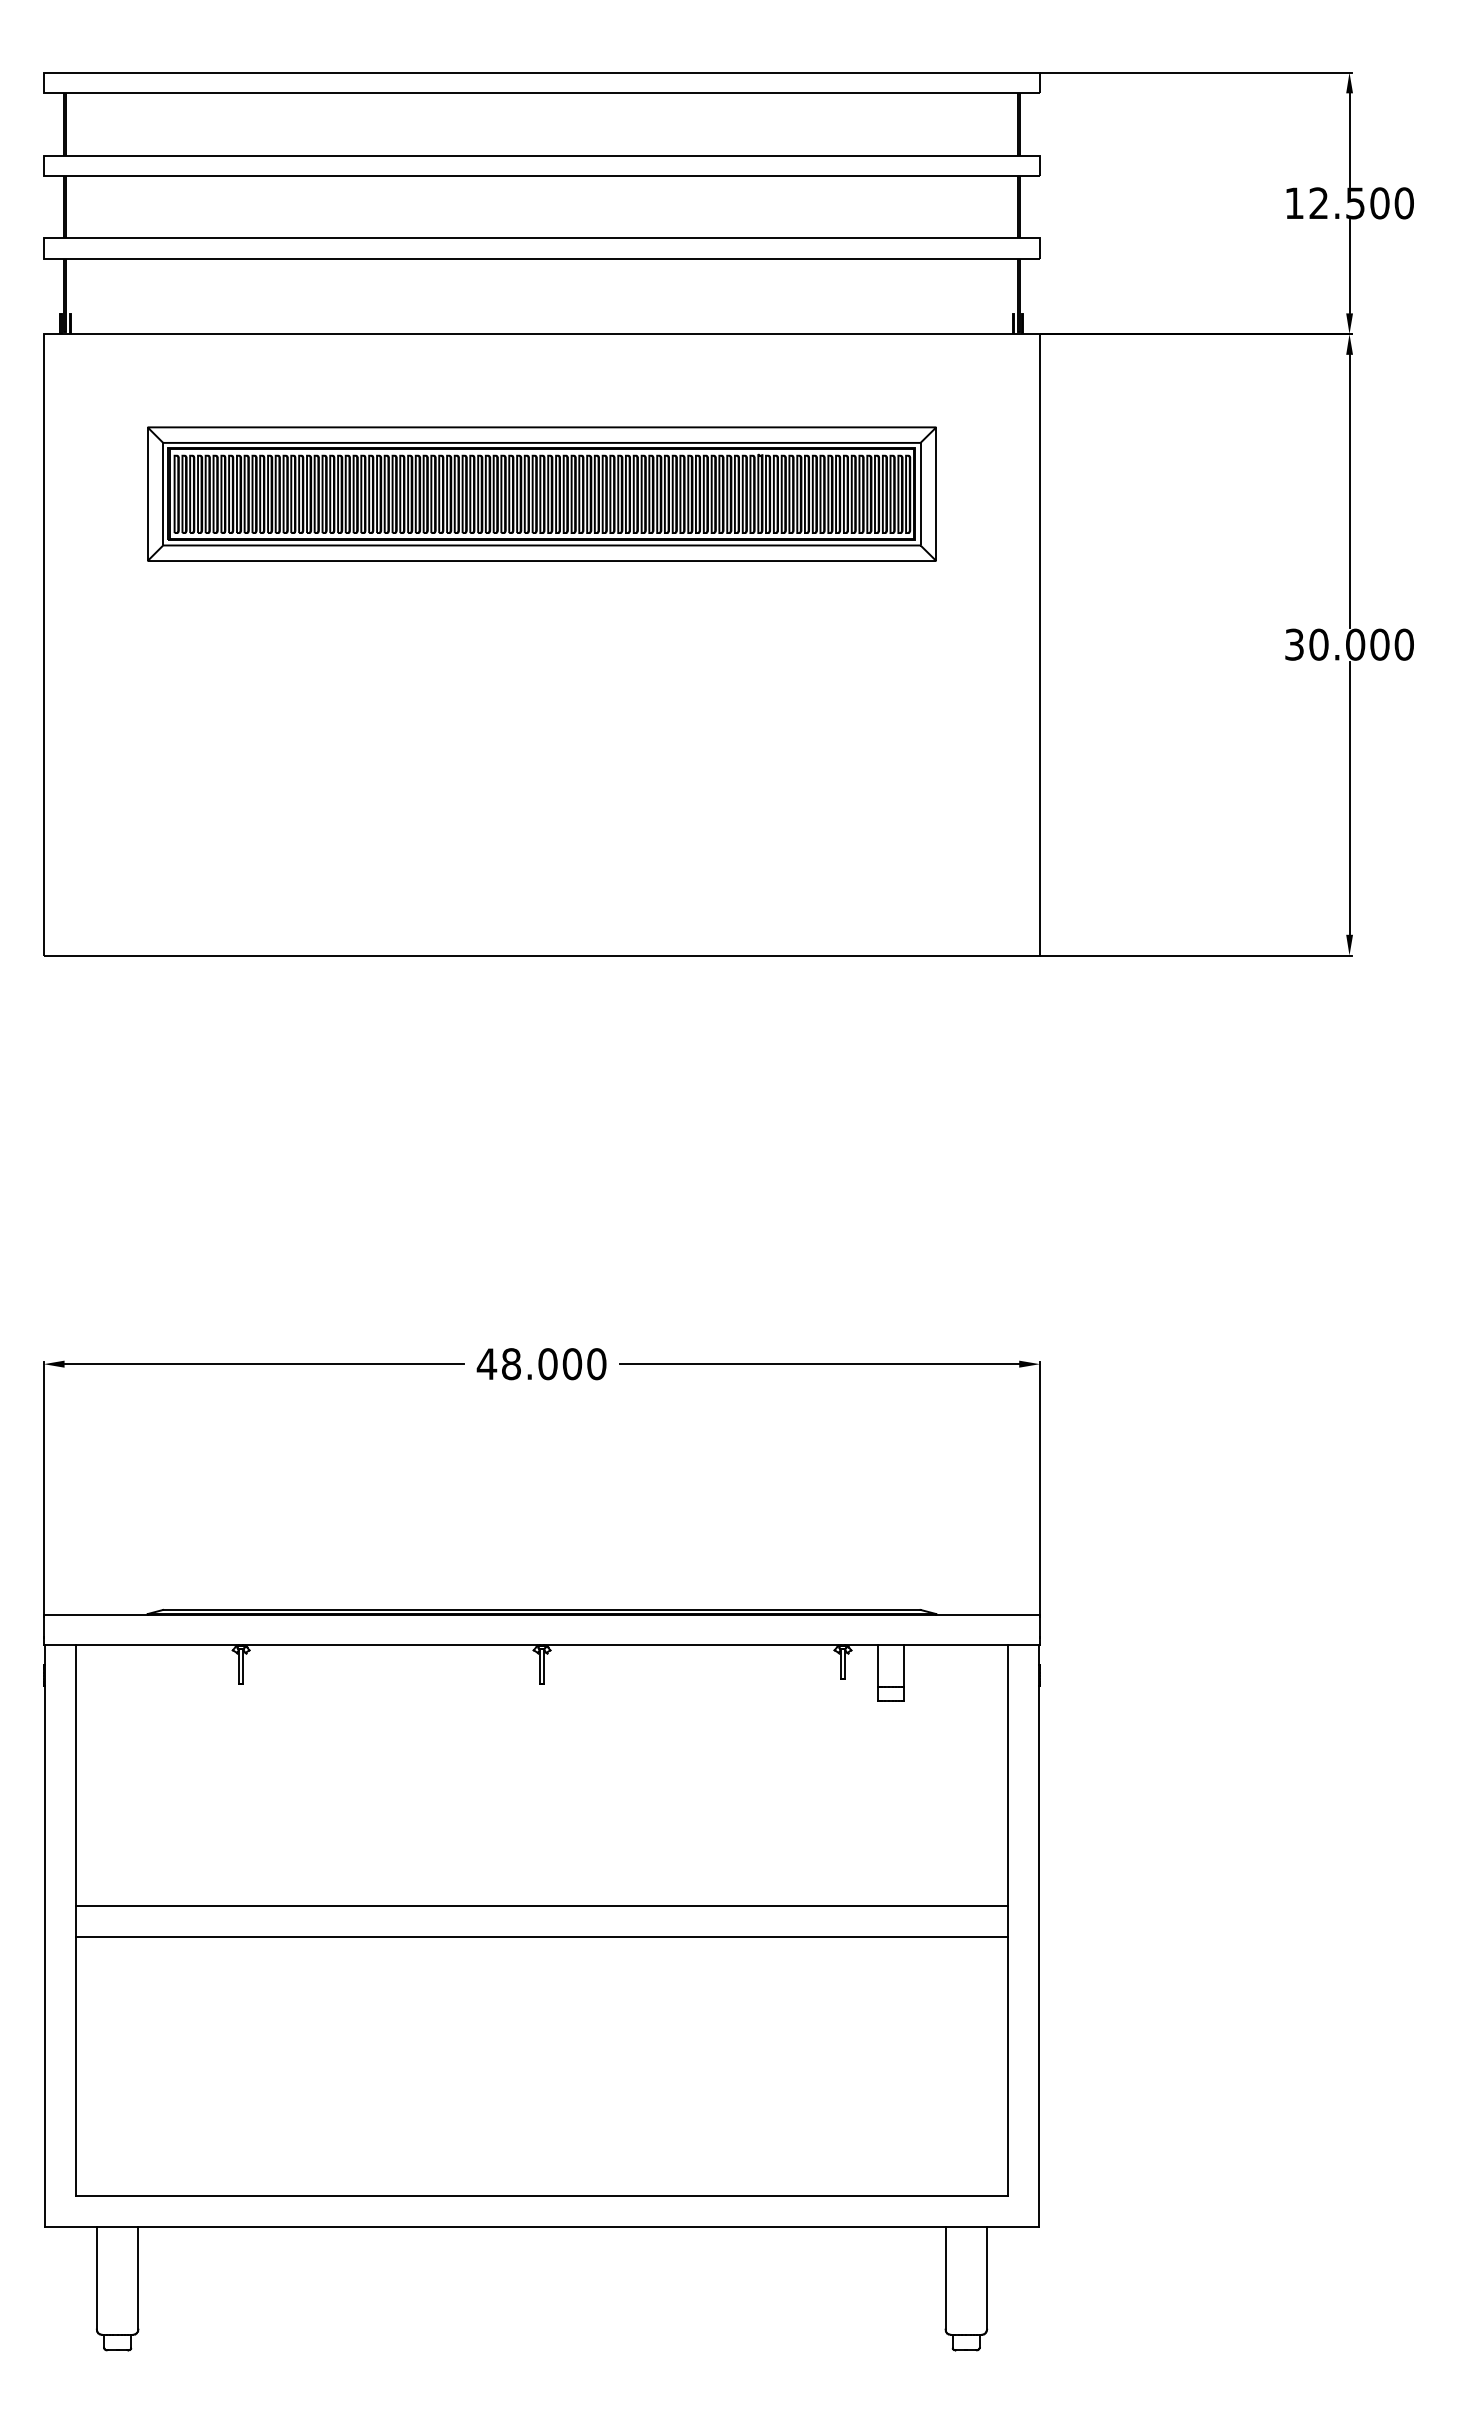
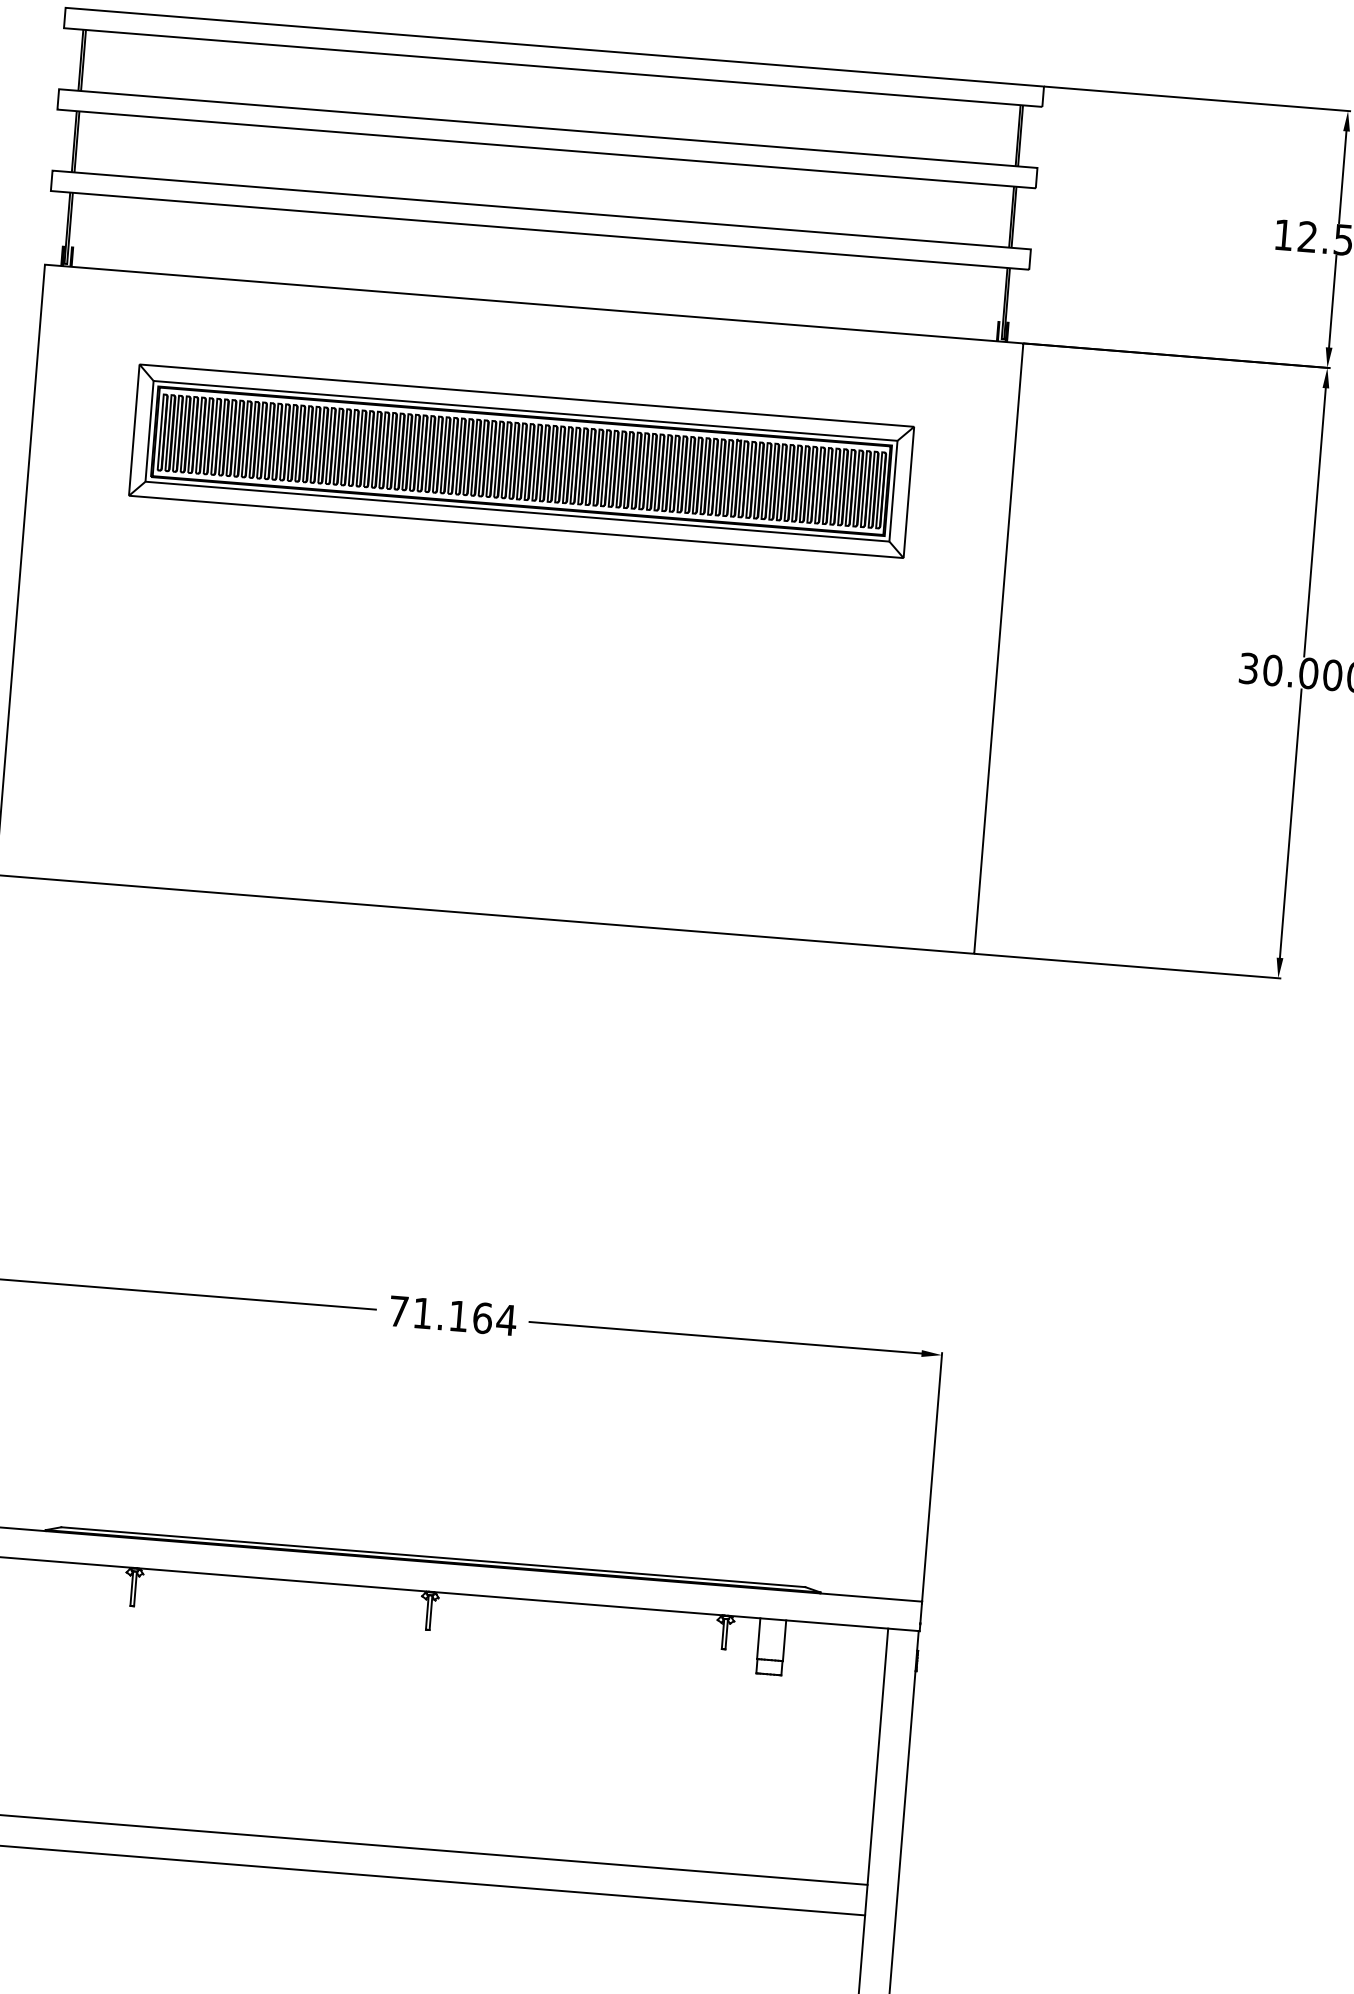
text: (541, 1364) -> (452, 1316), 48.000 -> 71.164

